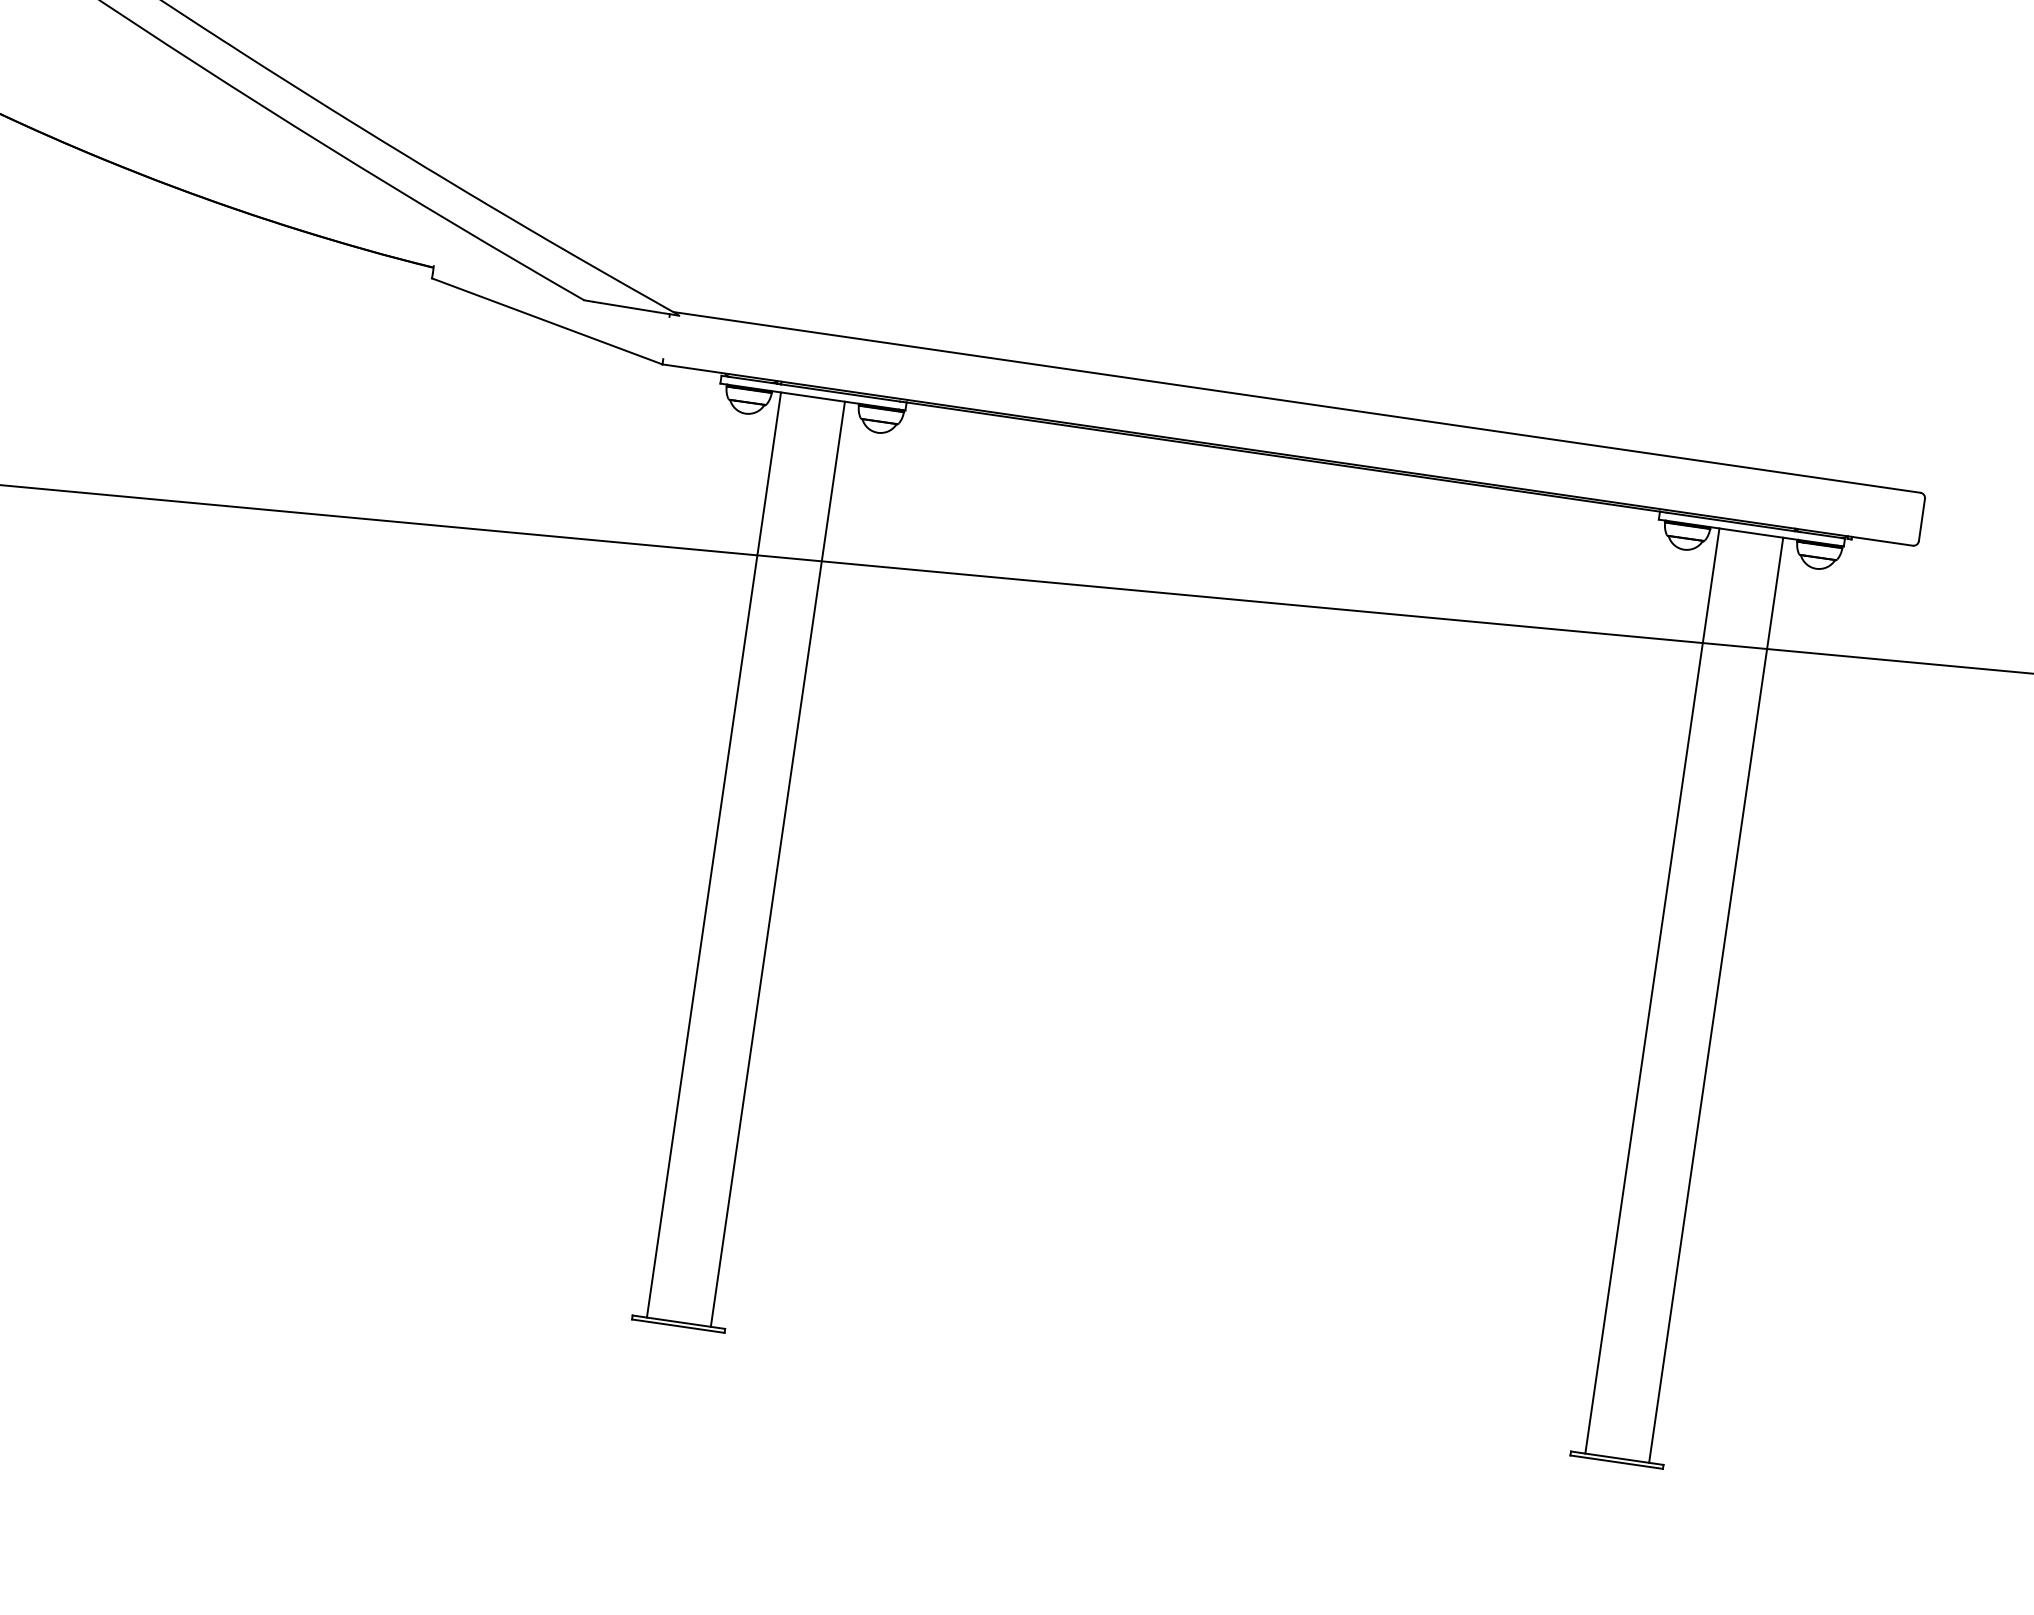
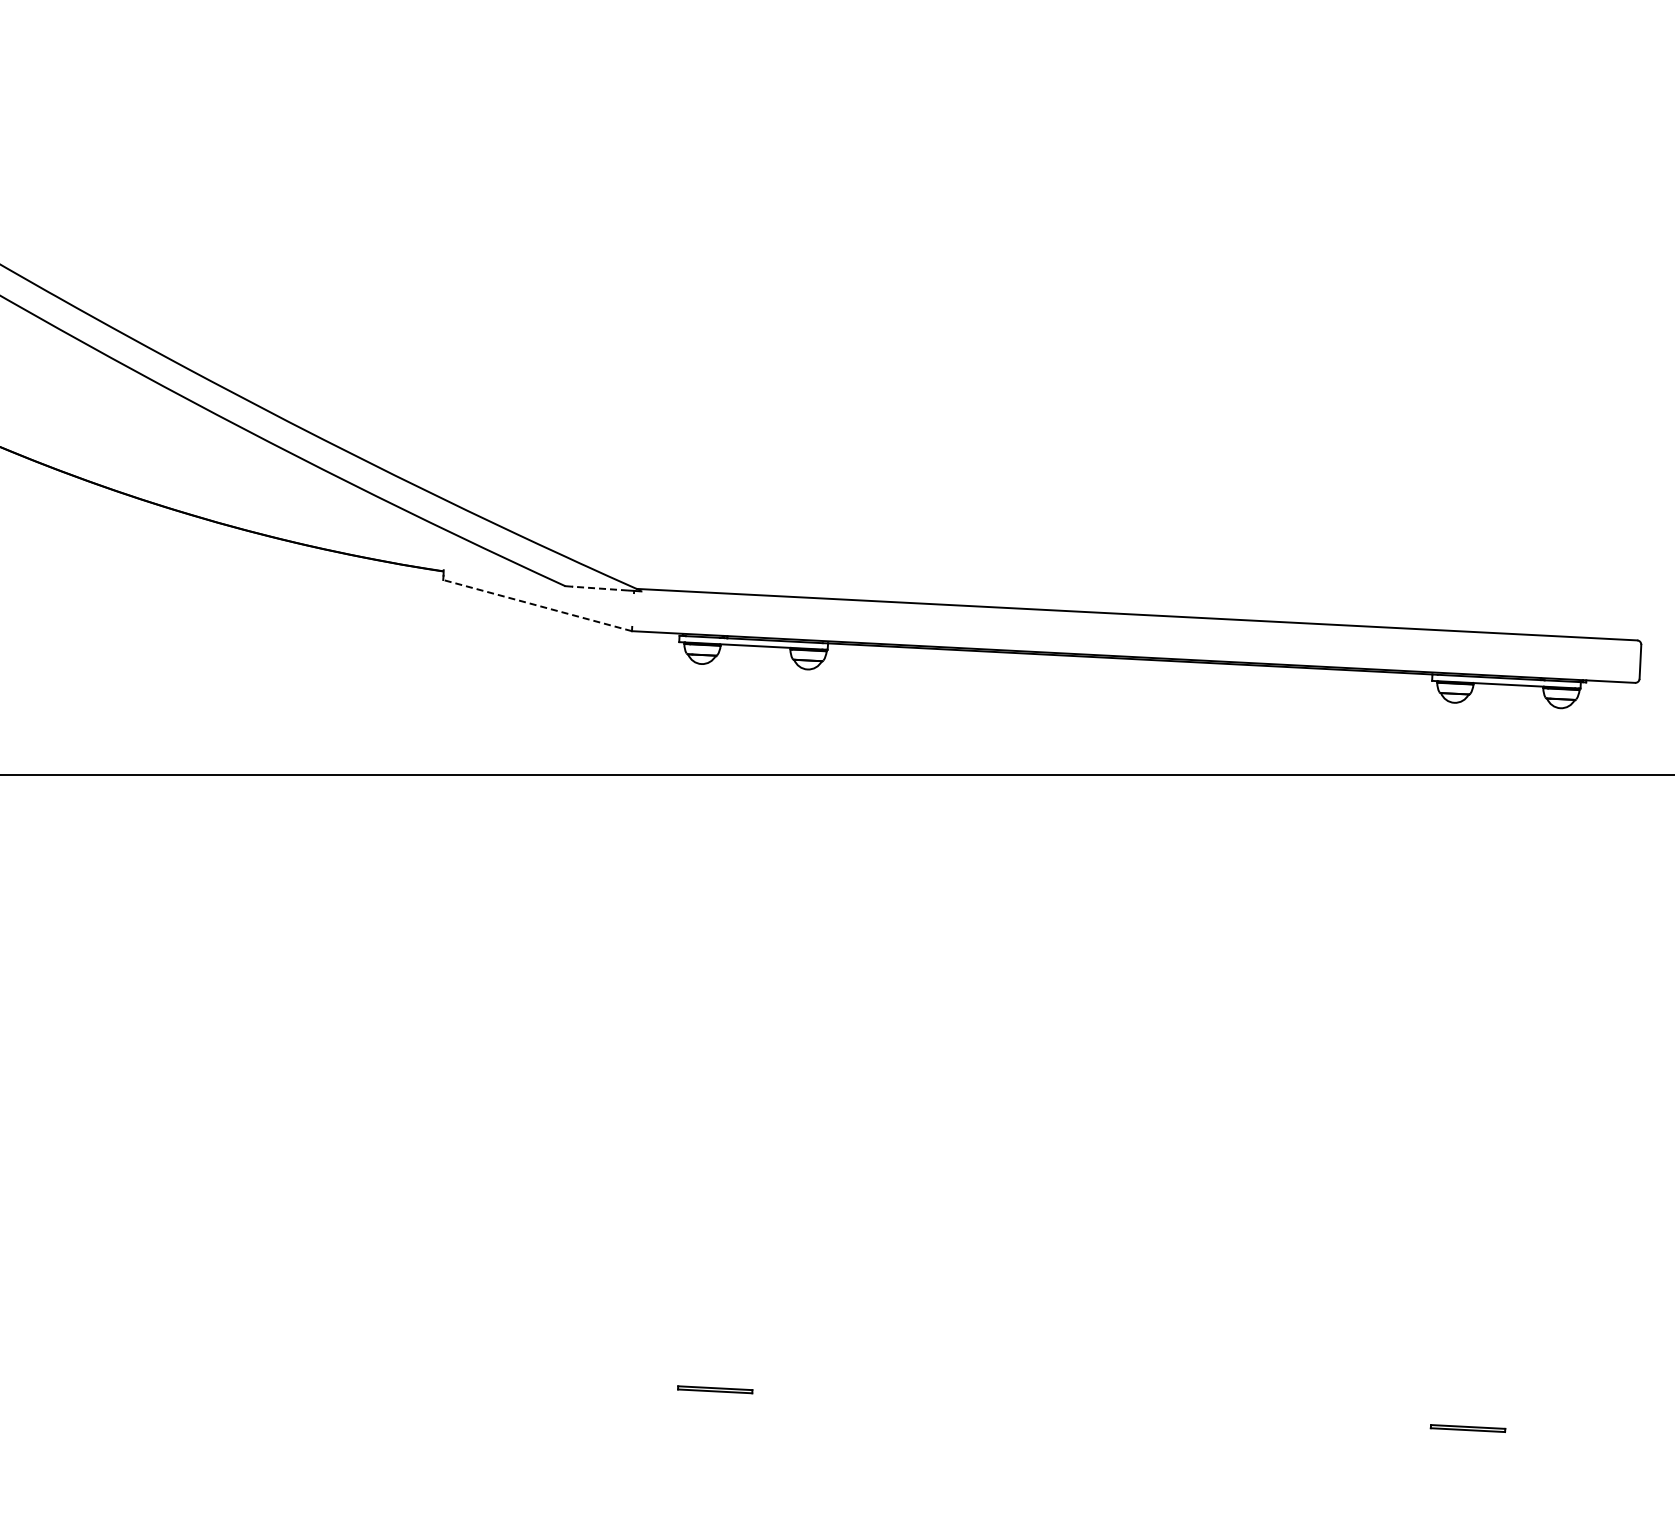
line: (628, 307) -> (600, 588), solid -> dashed
line: (547, 321) -> (537, 605), solid -> dashed
line: (713, 854) -> (708, 1015), removed
line: (777, 864) -> (759, 1018), removed
line: (1652, 990) -> (1461, 1054), removed
line: (1715, 1000) -> (1512, 1057), removed

